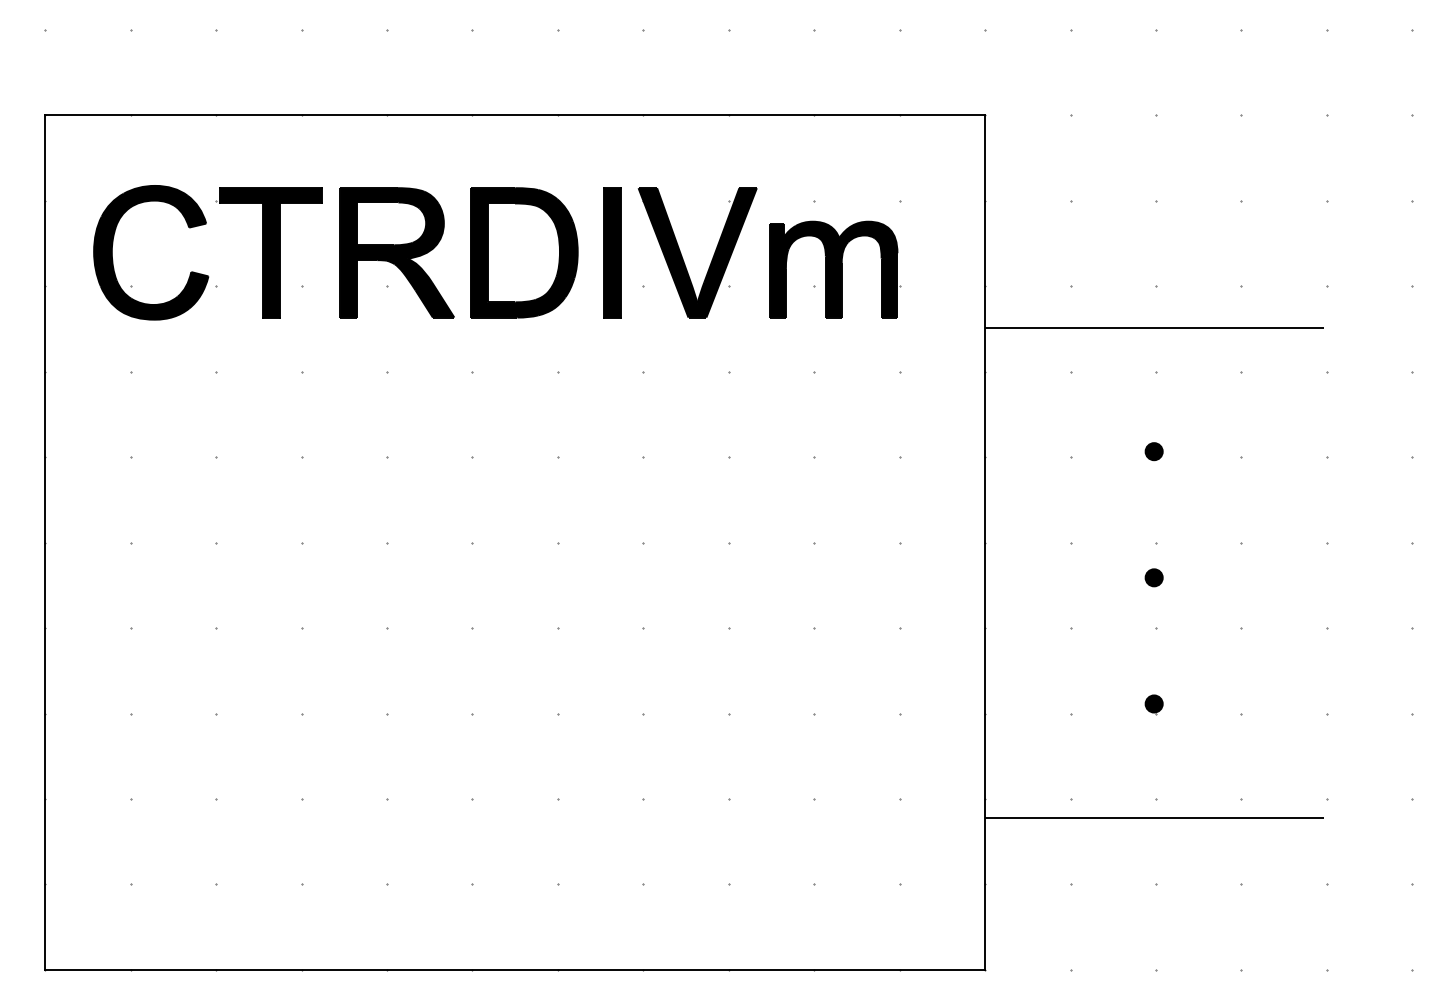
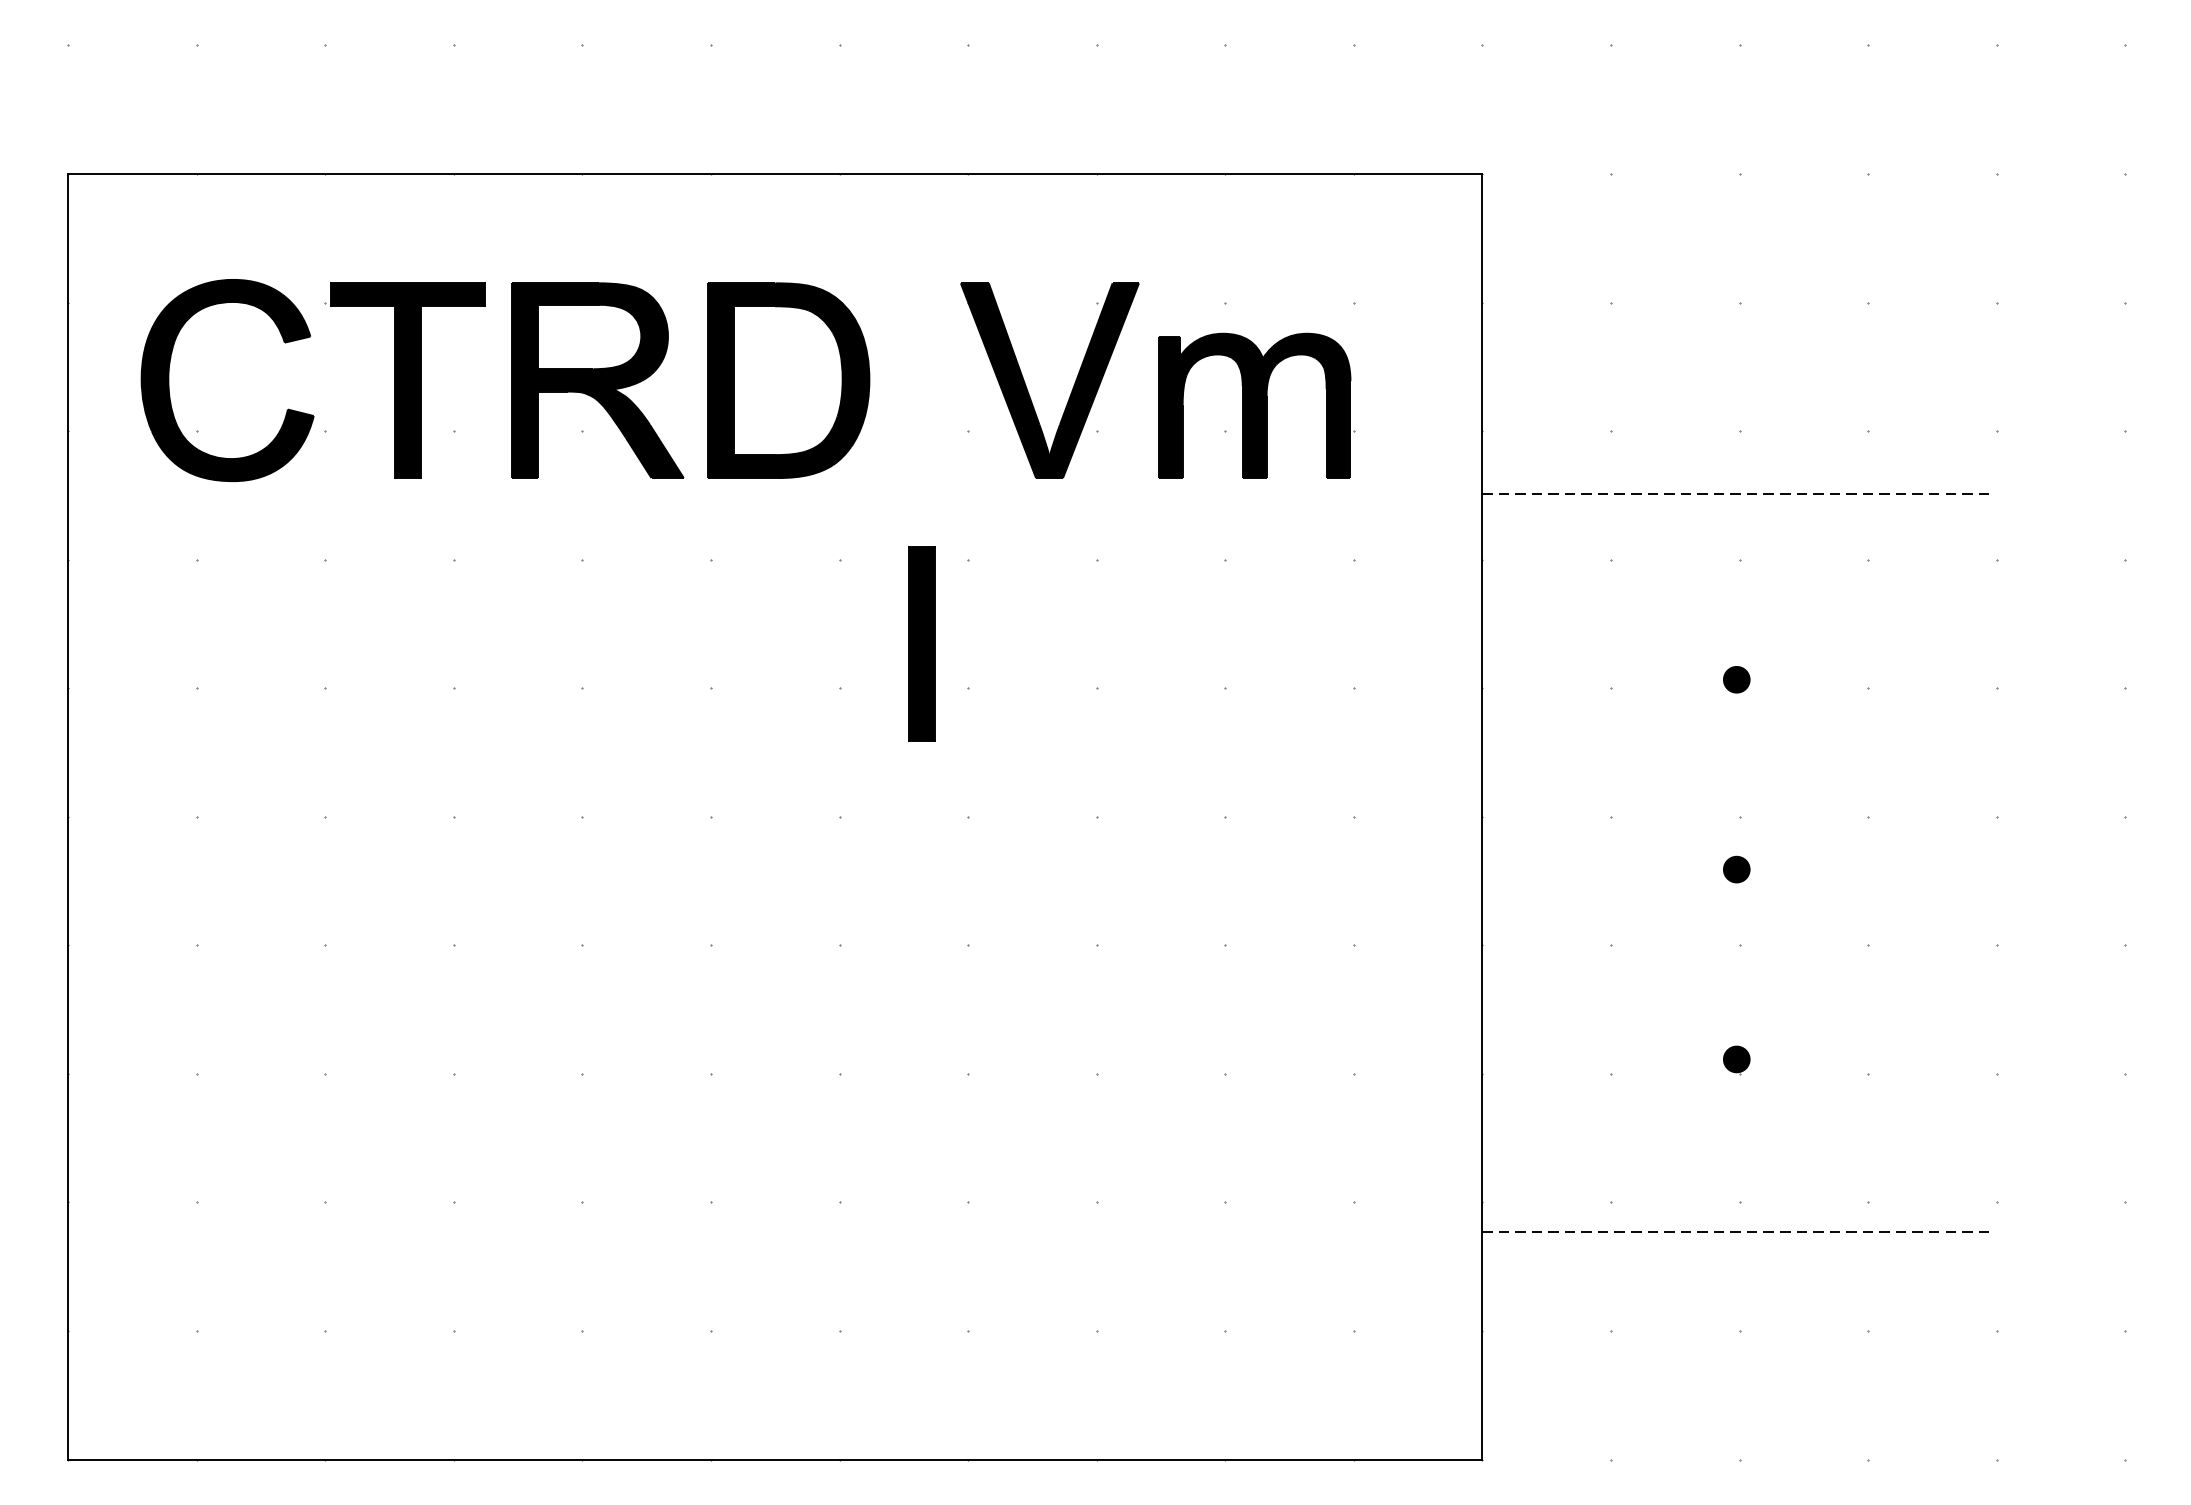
part: (612, 252) -> (921, 643), moved
line: (1154, 328) -> (1737, 494), solid -> dashed
line: (1154, 818) -> (1737, 1231), solid -> dashed

